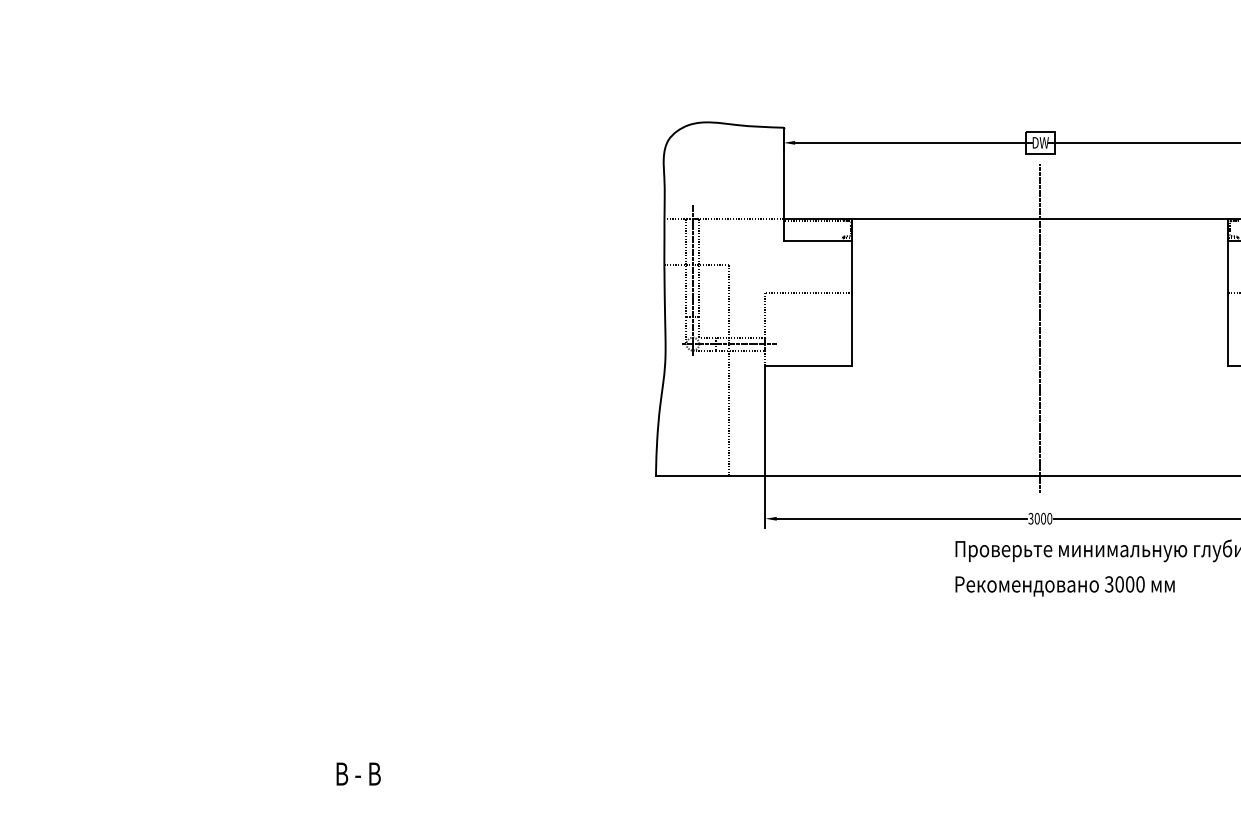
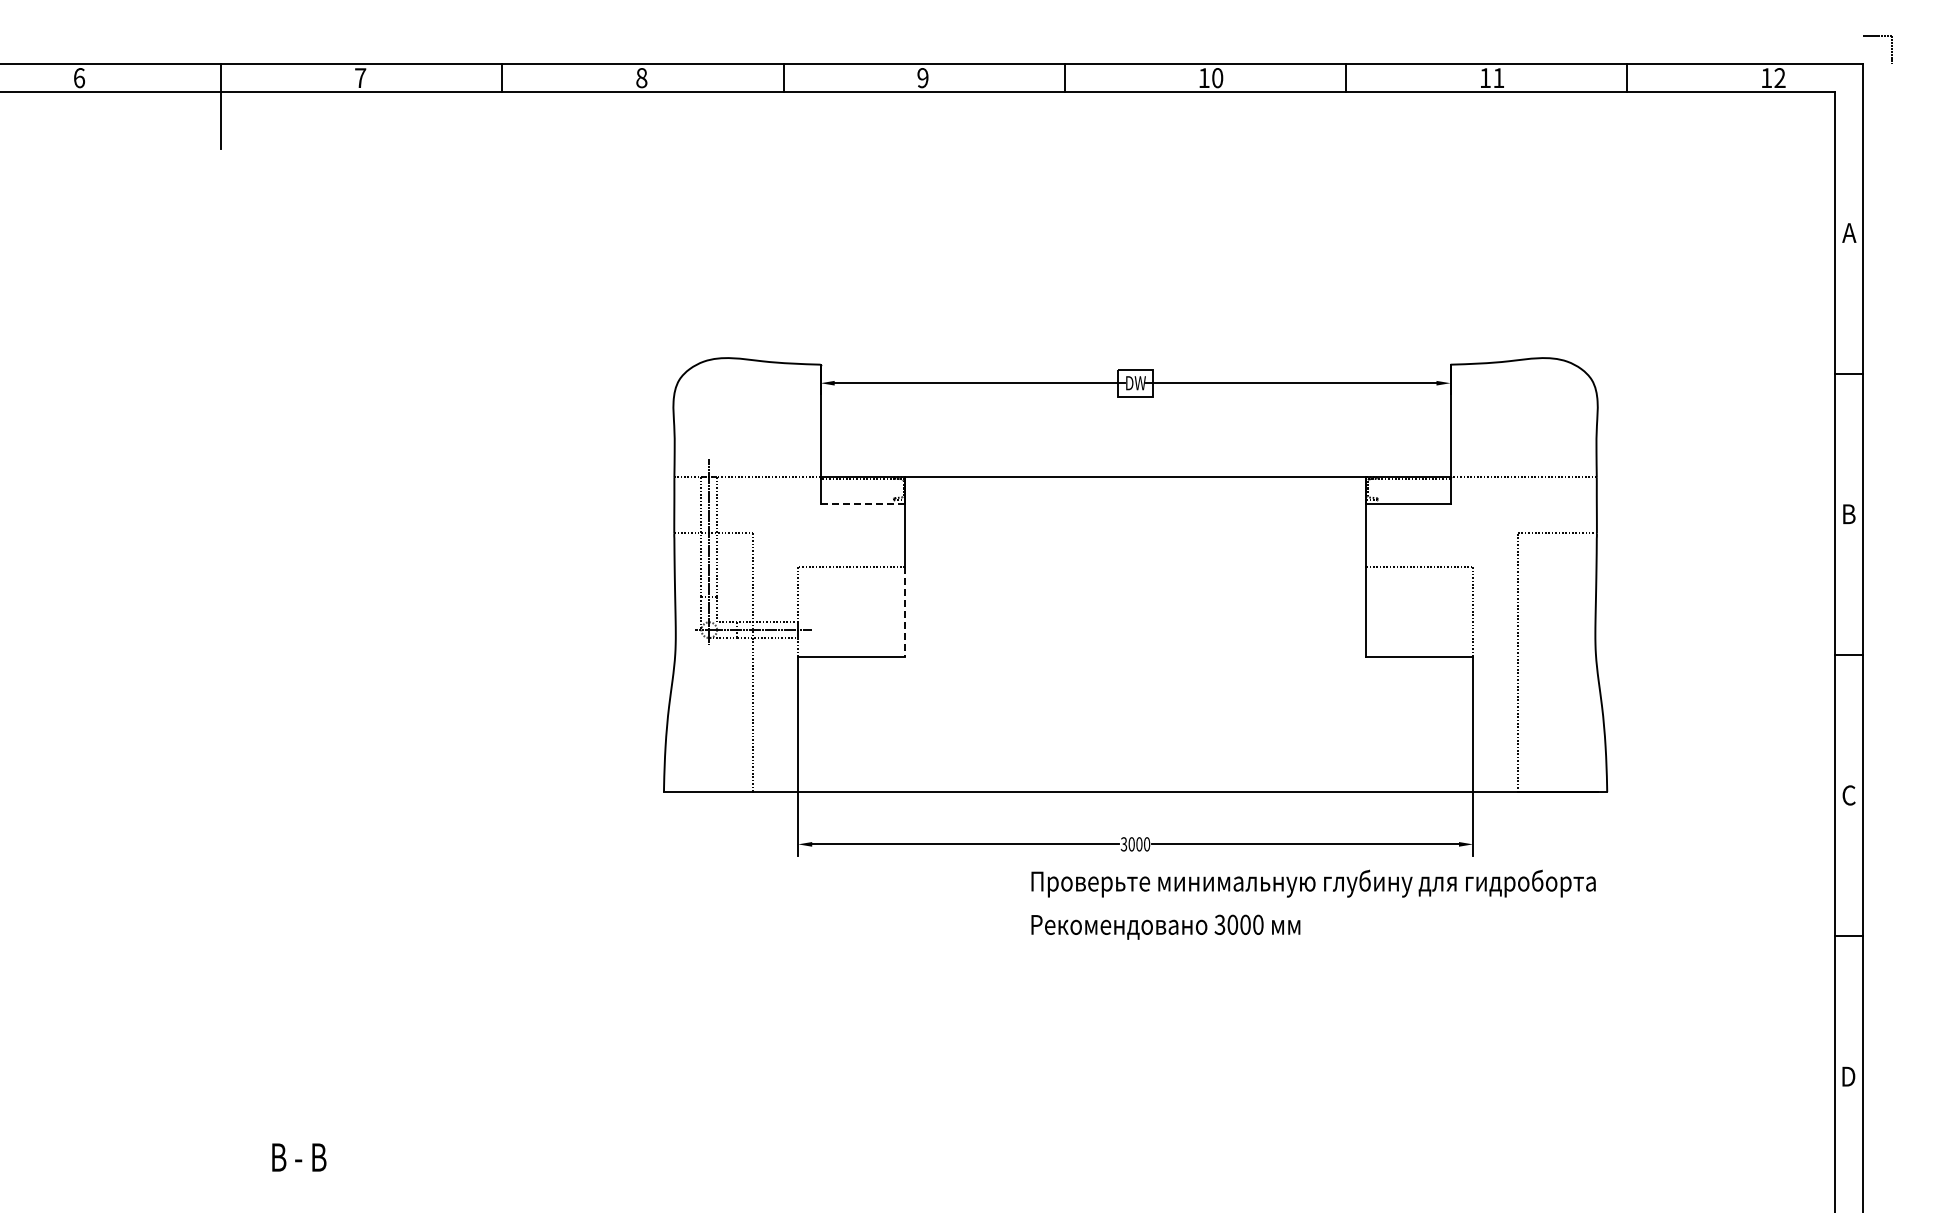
line: (817, 241) -> (862, 504), solid -> dashed
line: (1040, 328) -> (1135, 611), removed
line: (852, 329) -> (905, 612), solid -> dashed

